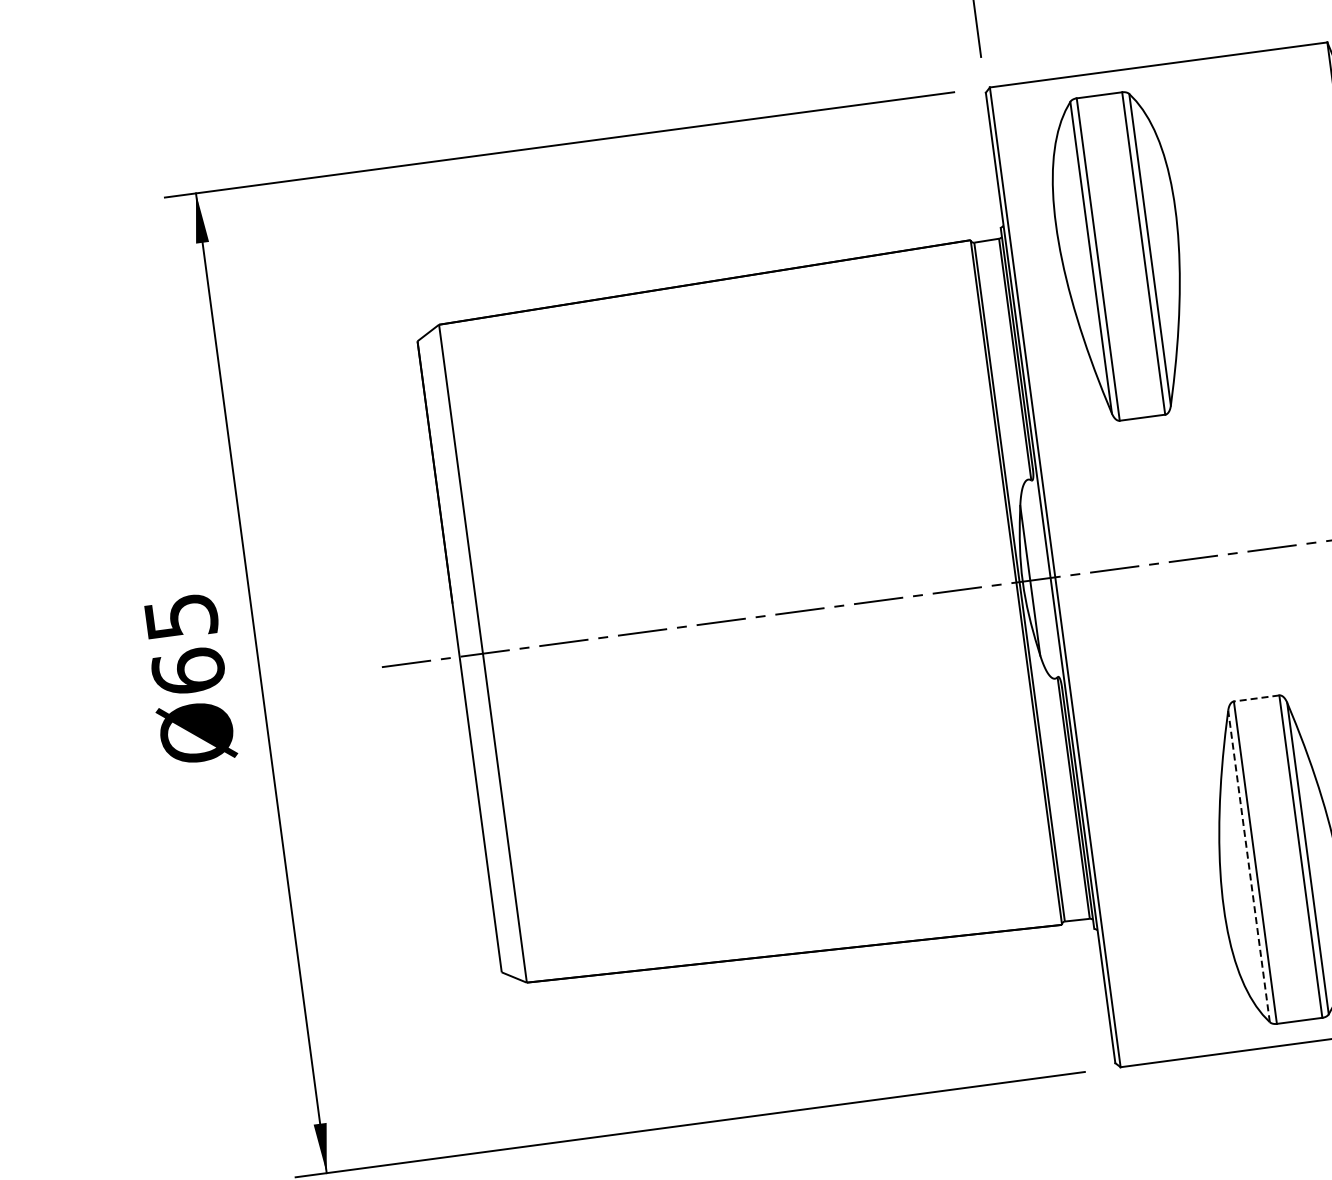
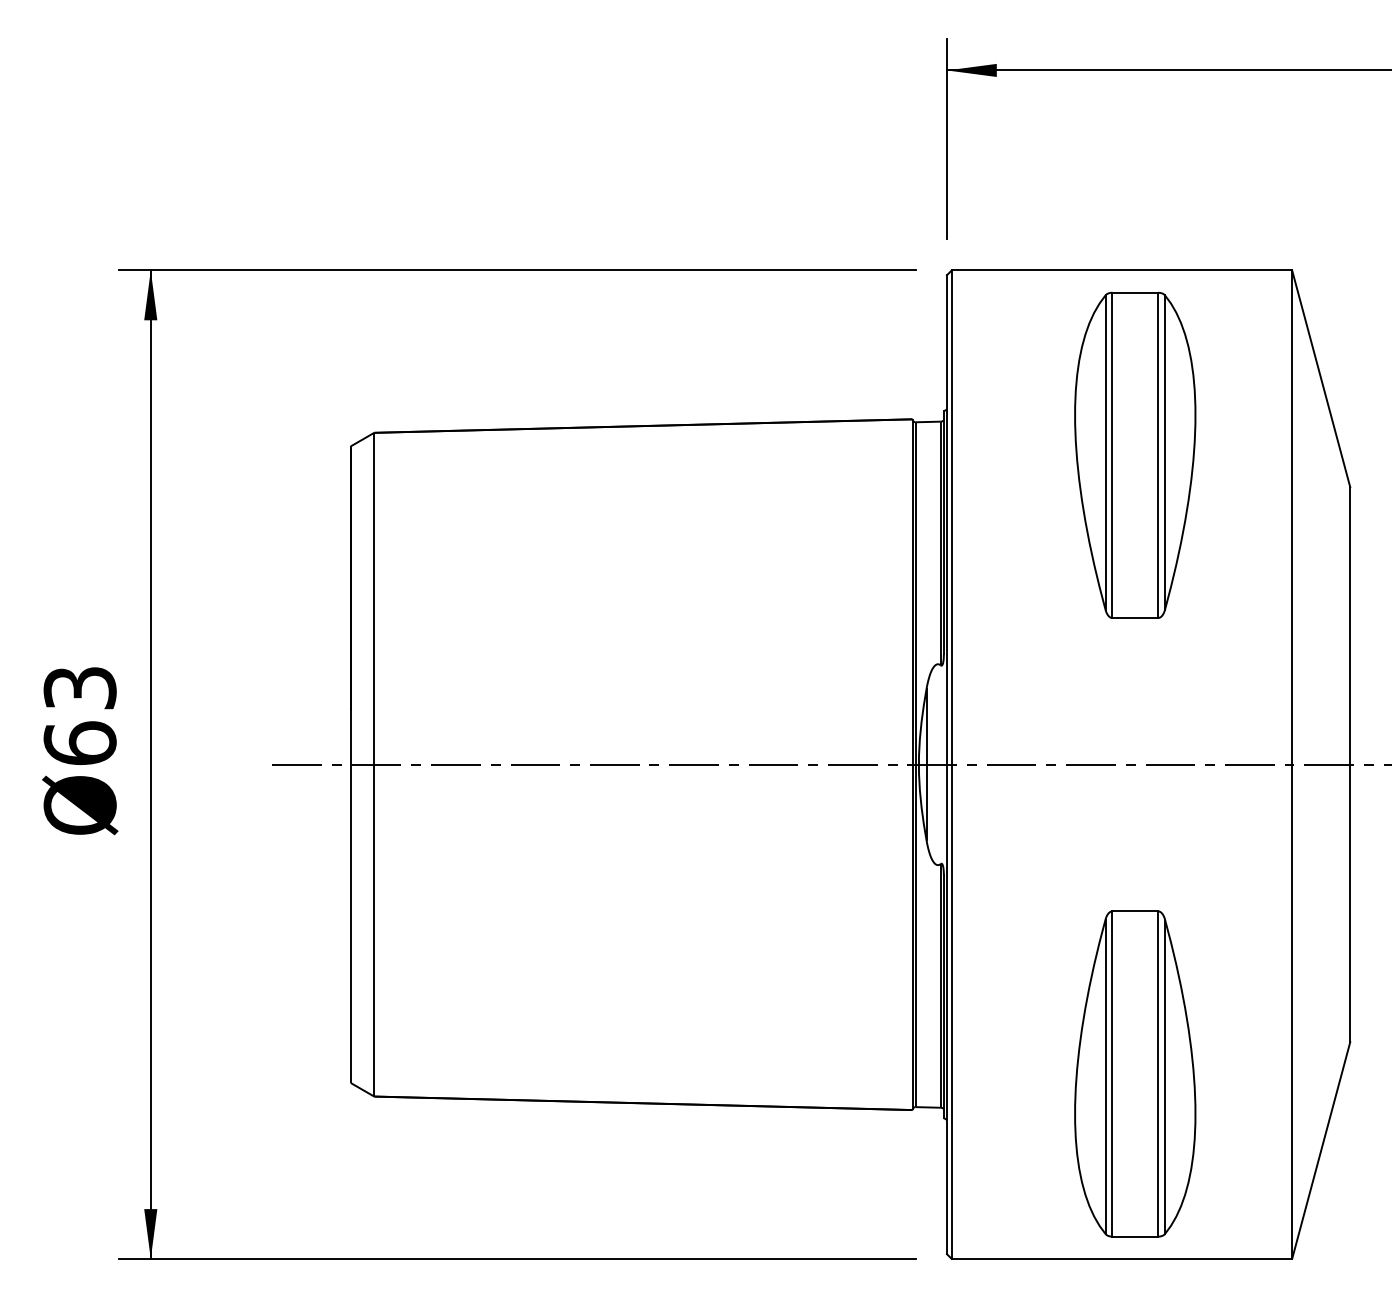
part: (1121, 255) -> (1135, 454), moved
text: (180, 616) -> (79, 687), Ø65 -> Ø63
line: (1256, 698) -> (1135, 911), dashed -> solid
line: (1248, 866) -> (1105, 1076), dashed -> solid

